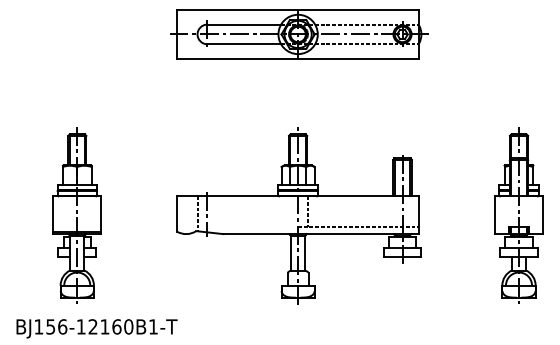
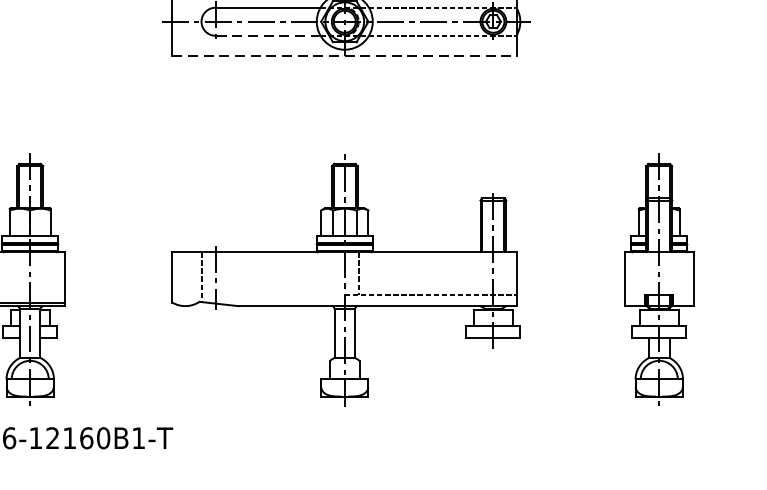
line: (244, 44) -> (268, 36), solid -> dashed
line: (298, 58) -> (345, 56), solid -> dashed

